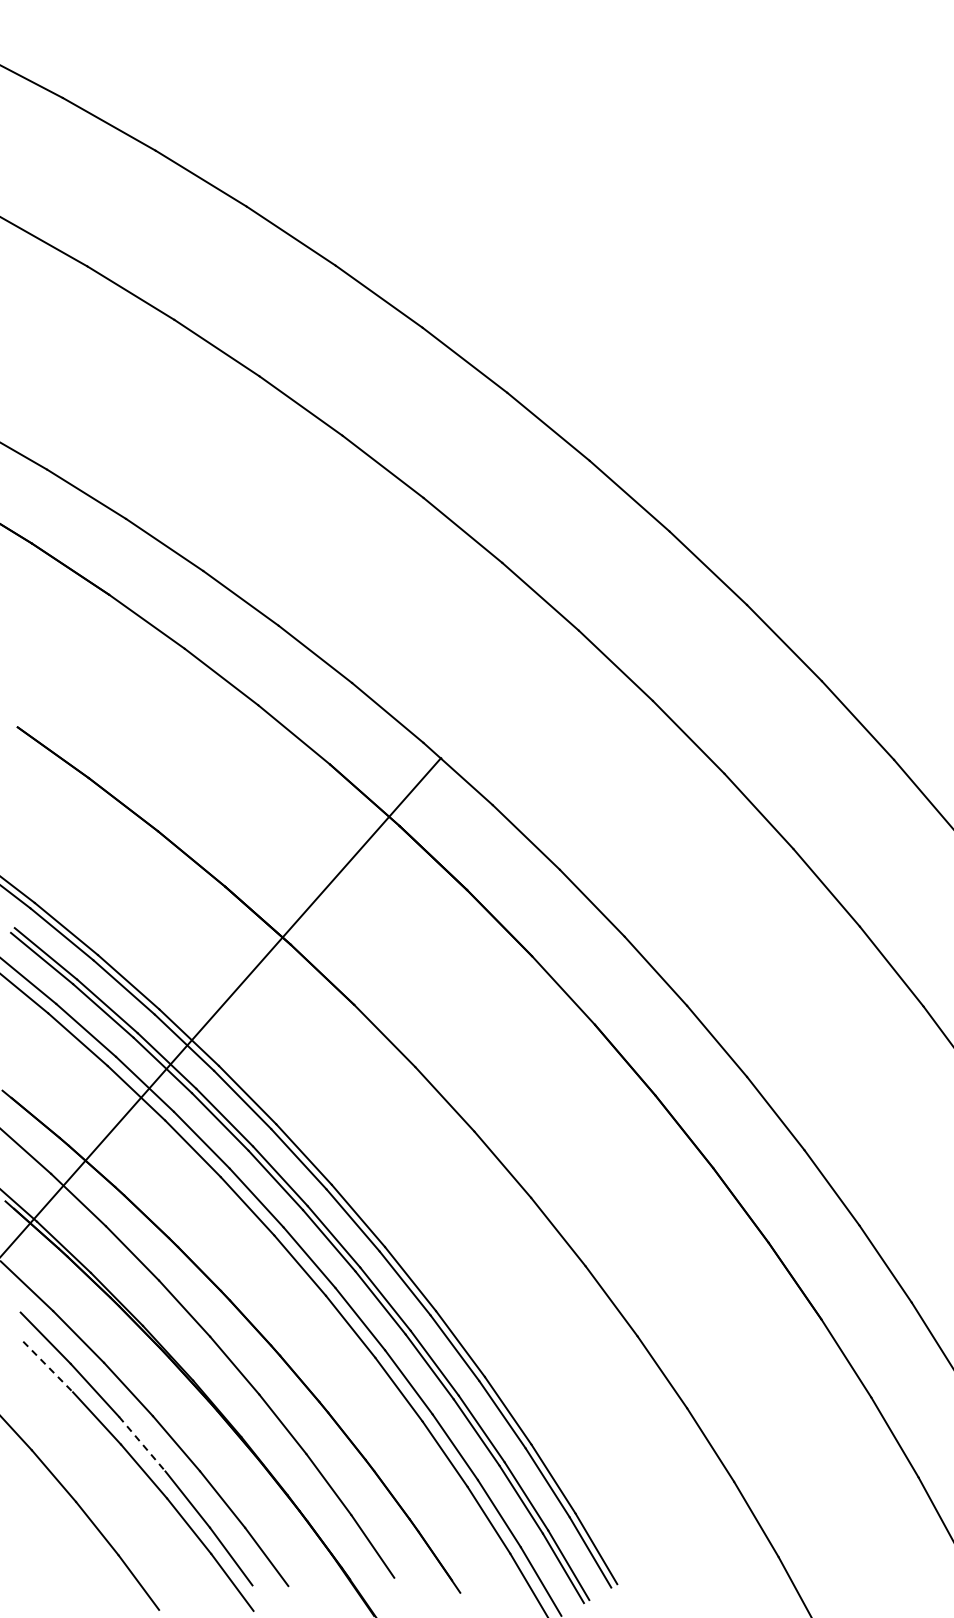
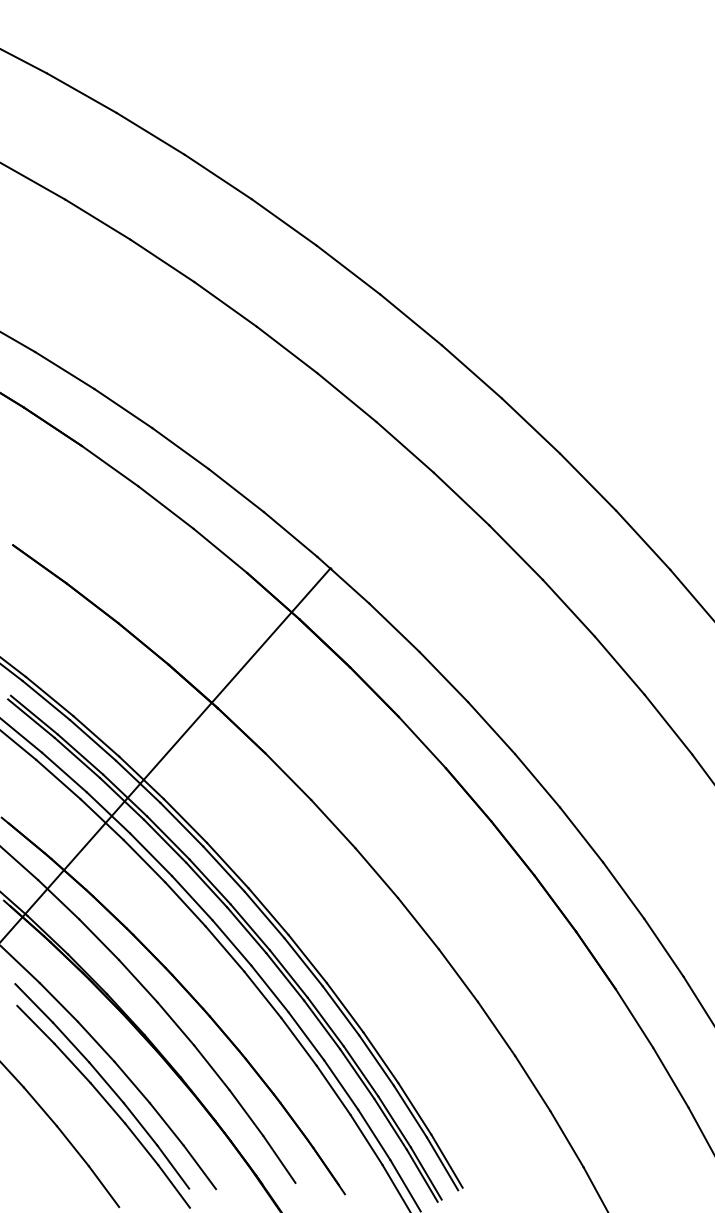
line: (48, 1367) -> (36, 1025), dashed -> solid
line: (142, 1444) -> (106, 1082), dashed -> solid

